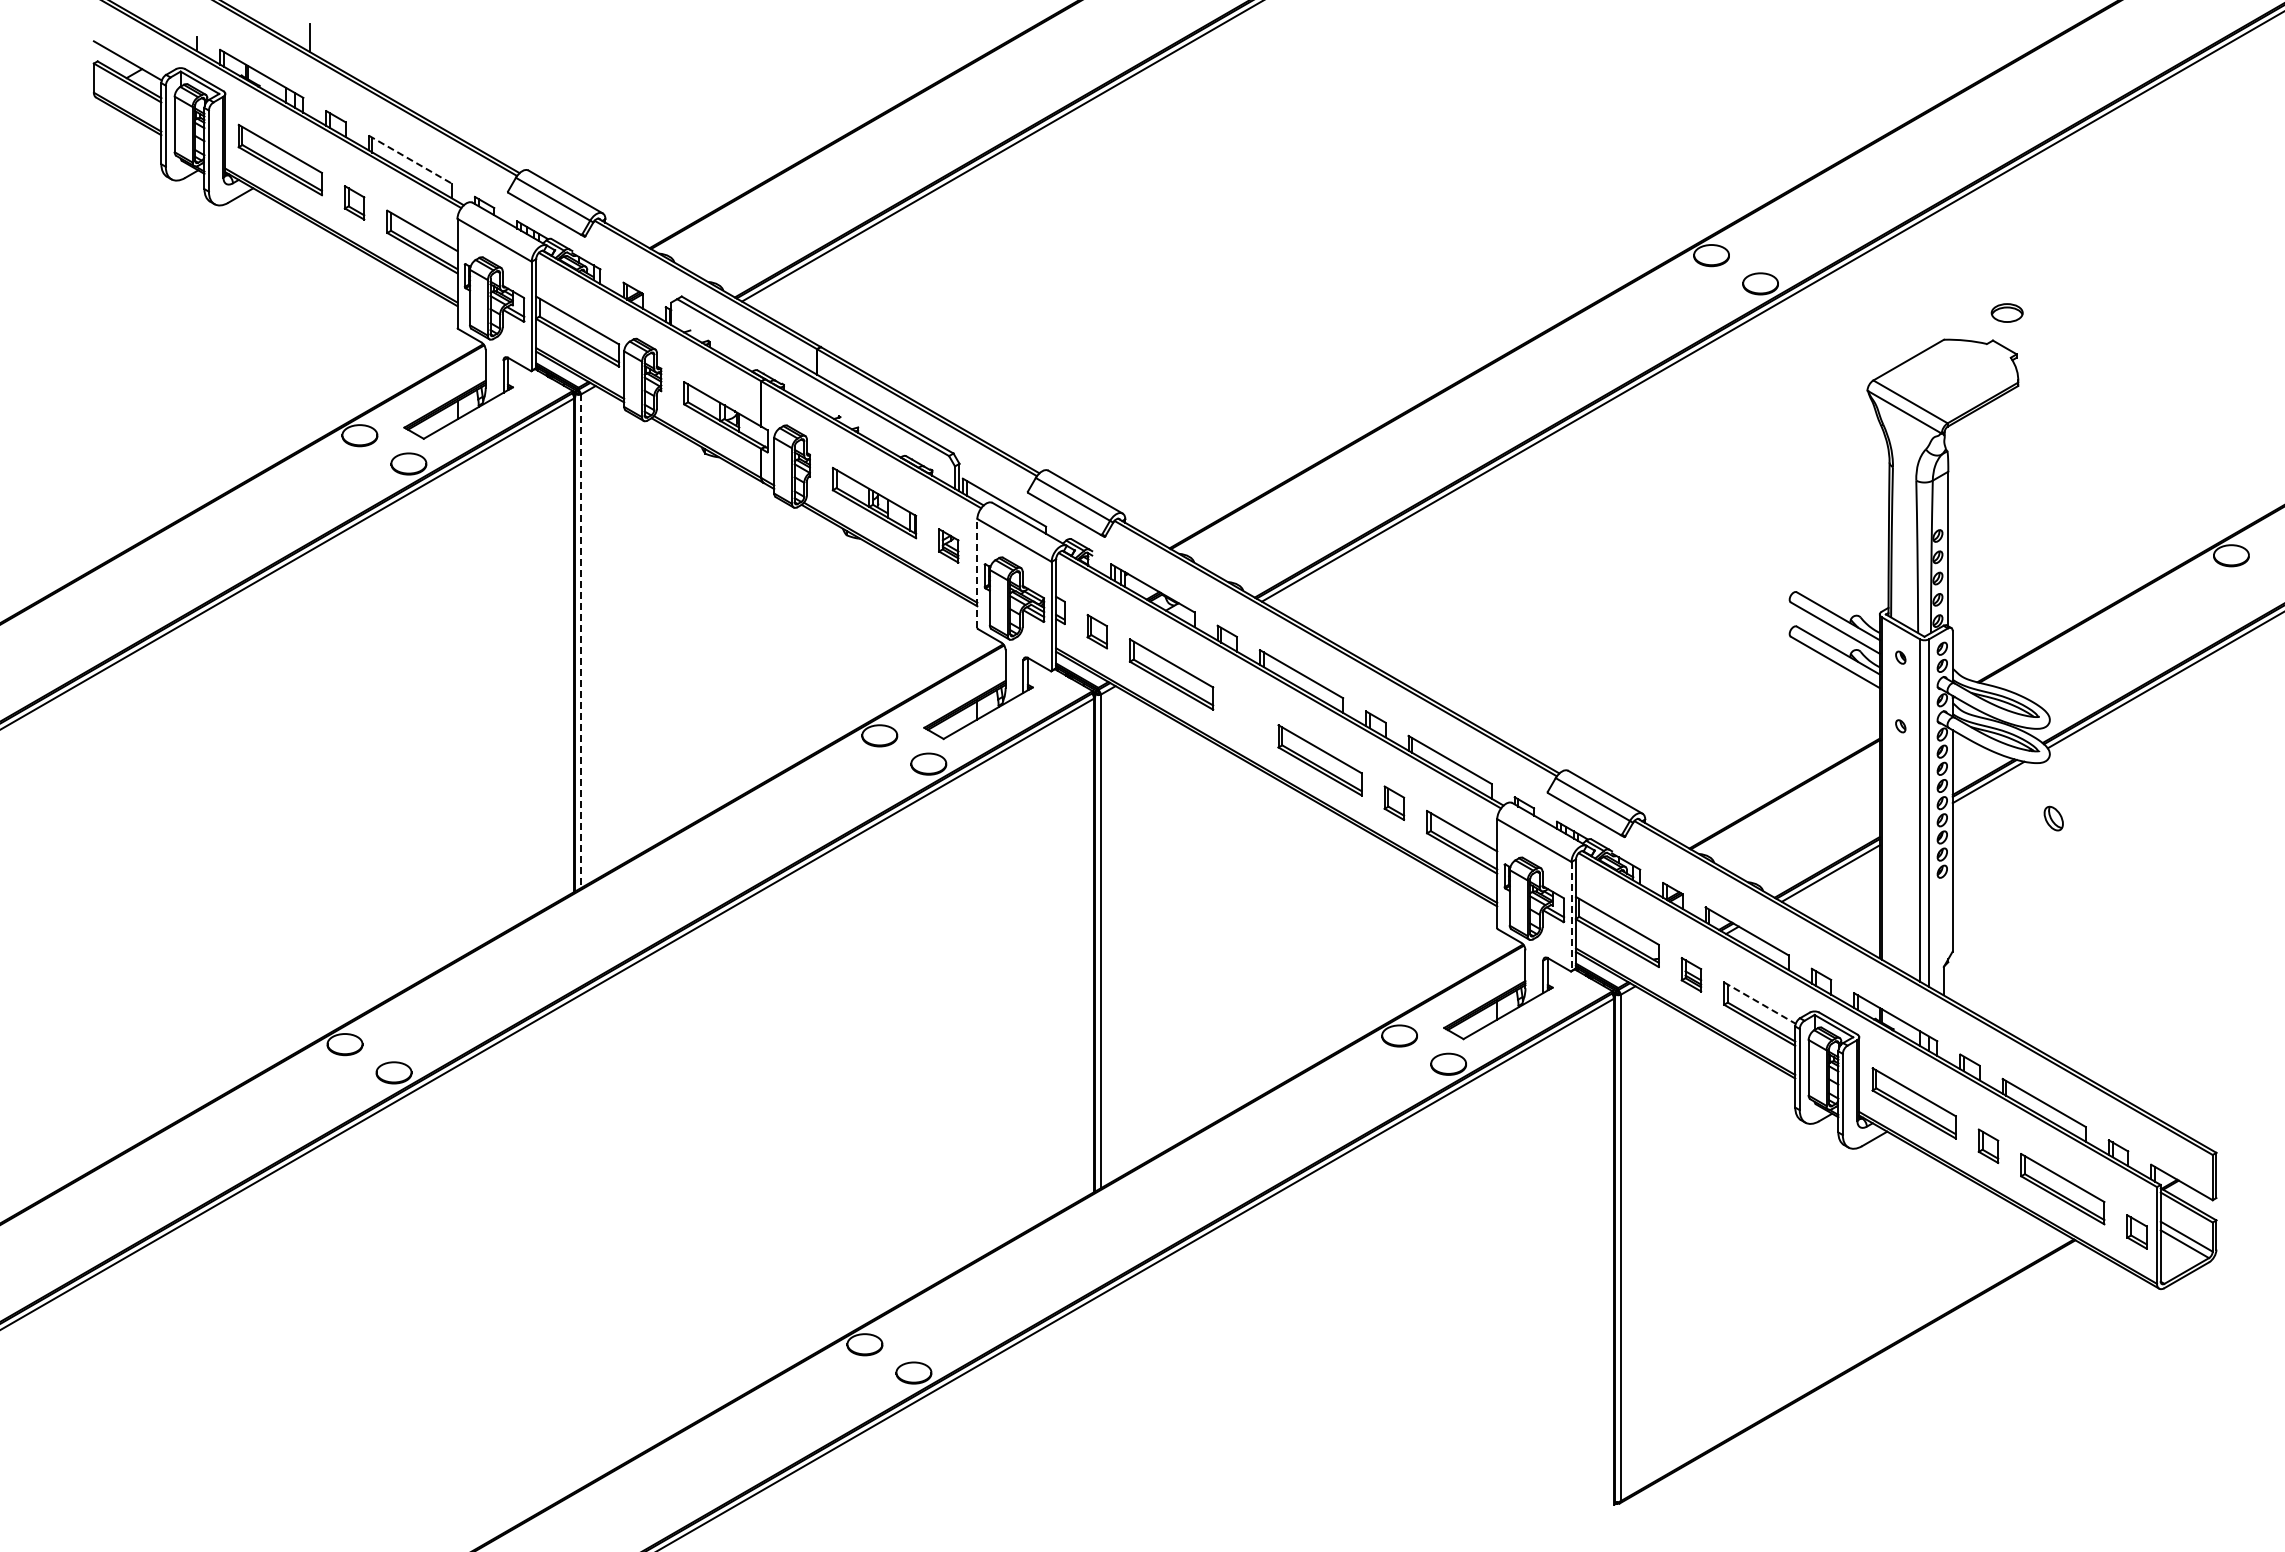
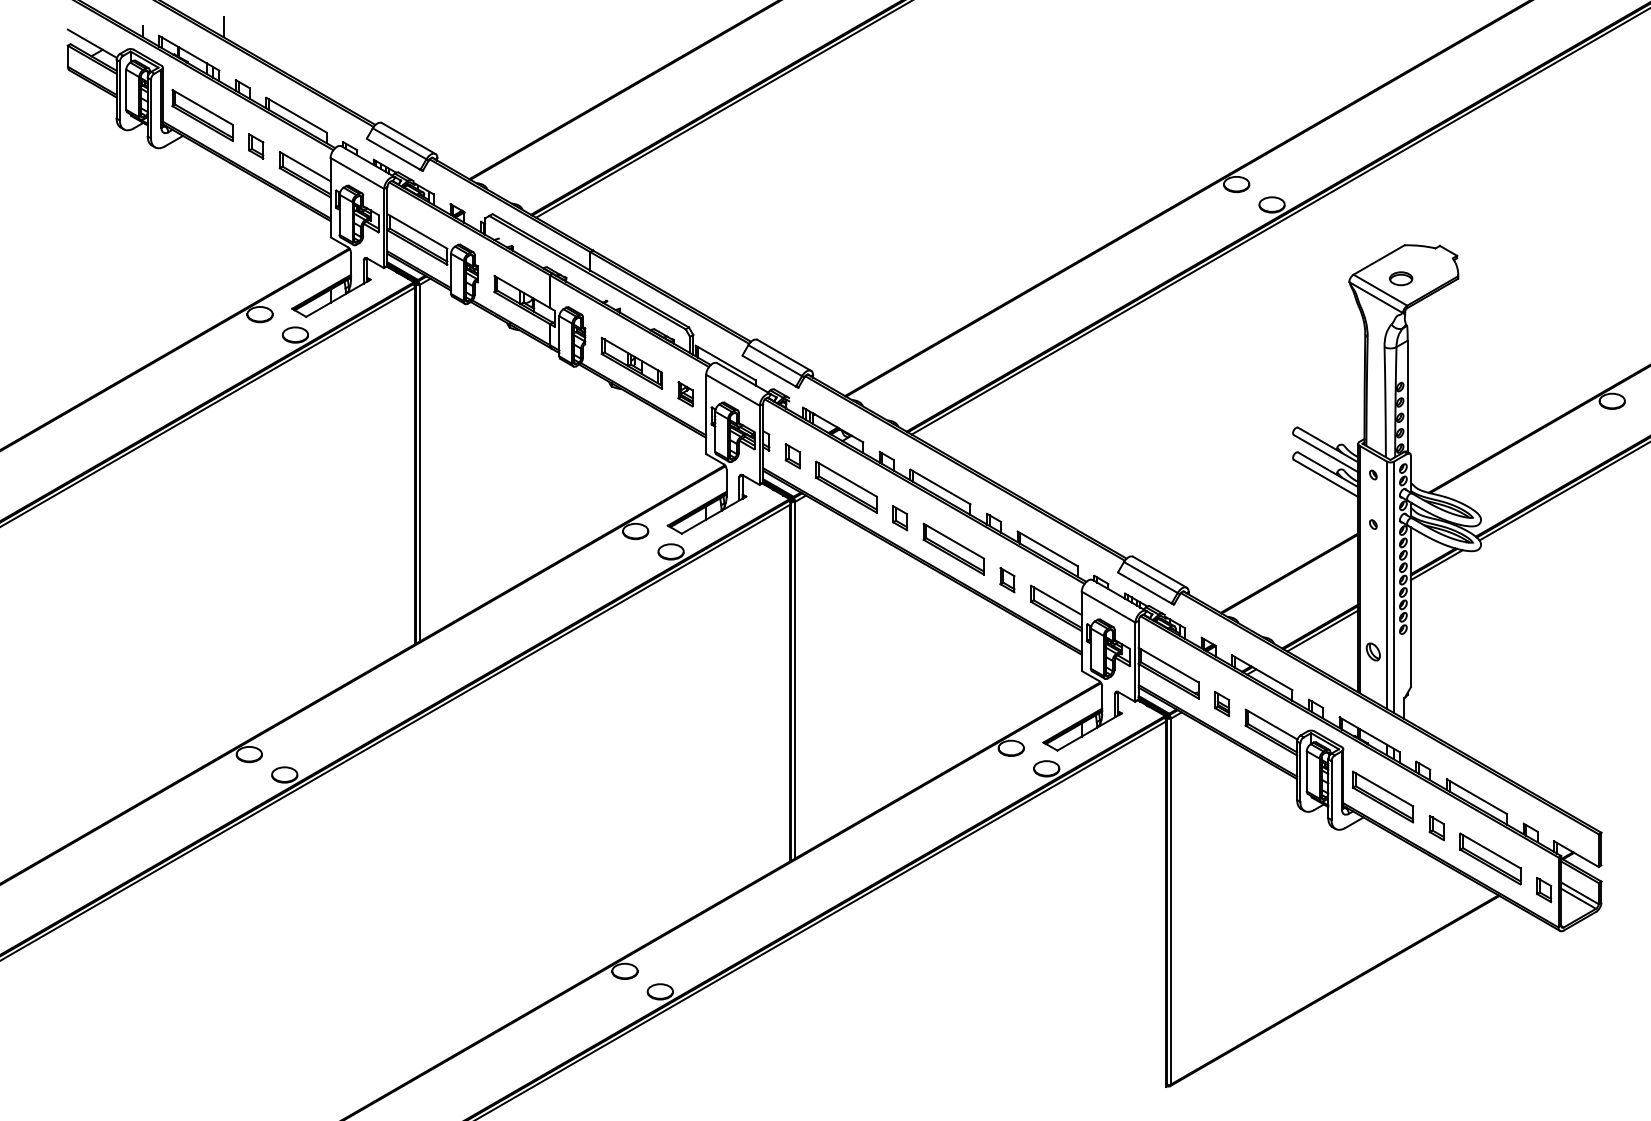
line: (410, 159) -> (296, 115), dashed -> solid
part: (2006, 312) -> (1400, 278), moved
line: (977, 572) -> (706, 413), dashed -> solid
line: (581, 641) -> (420, 463), dashed -> solid
part: (1245, 717) -> (899, 518), added
part: (2053, 818) -> (1373, 651), moved
line: (1571, 916) -> (1135, 662), dashed -> solid
line: (1760, 1003) -> (1272, 724), dashed -> solid

